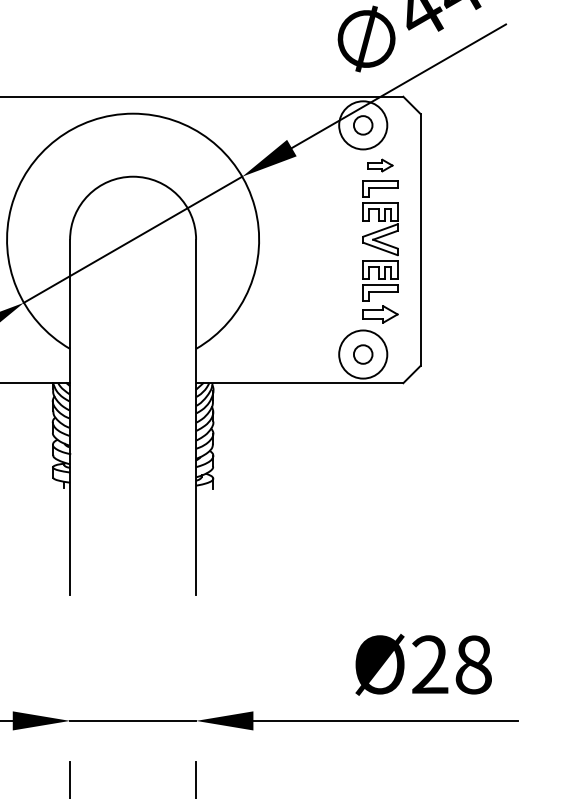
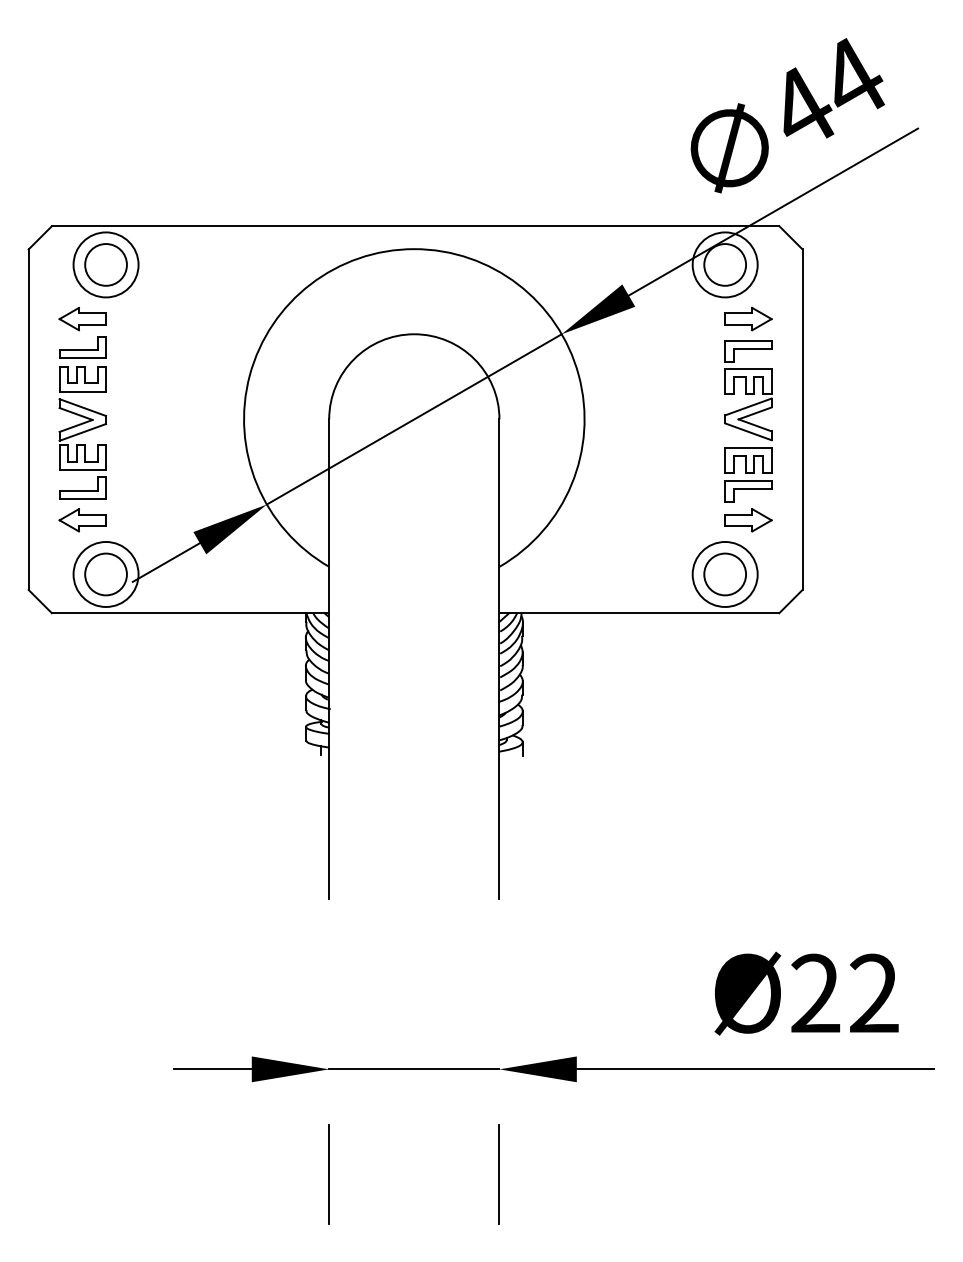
circle: (363, 125) -> (725, 264), size x1.67
part: (380, 165) -> (748, 319), size x1.43
circle: (363, 354) -> (725, 574), size x1.67
text: (473, 664) -> (874, 993), Ø28 -> Ø22

